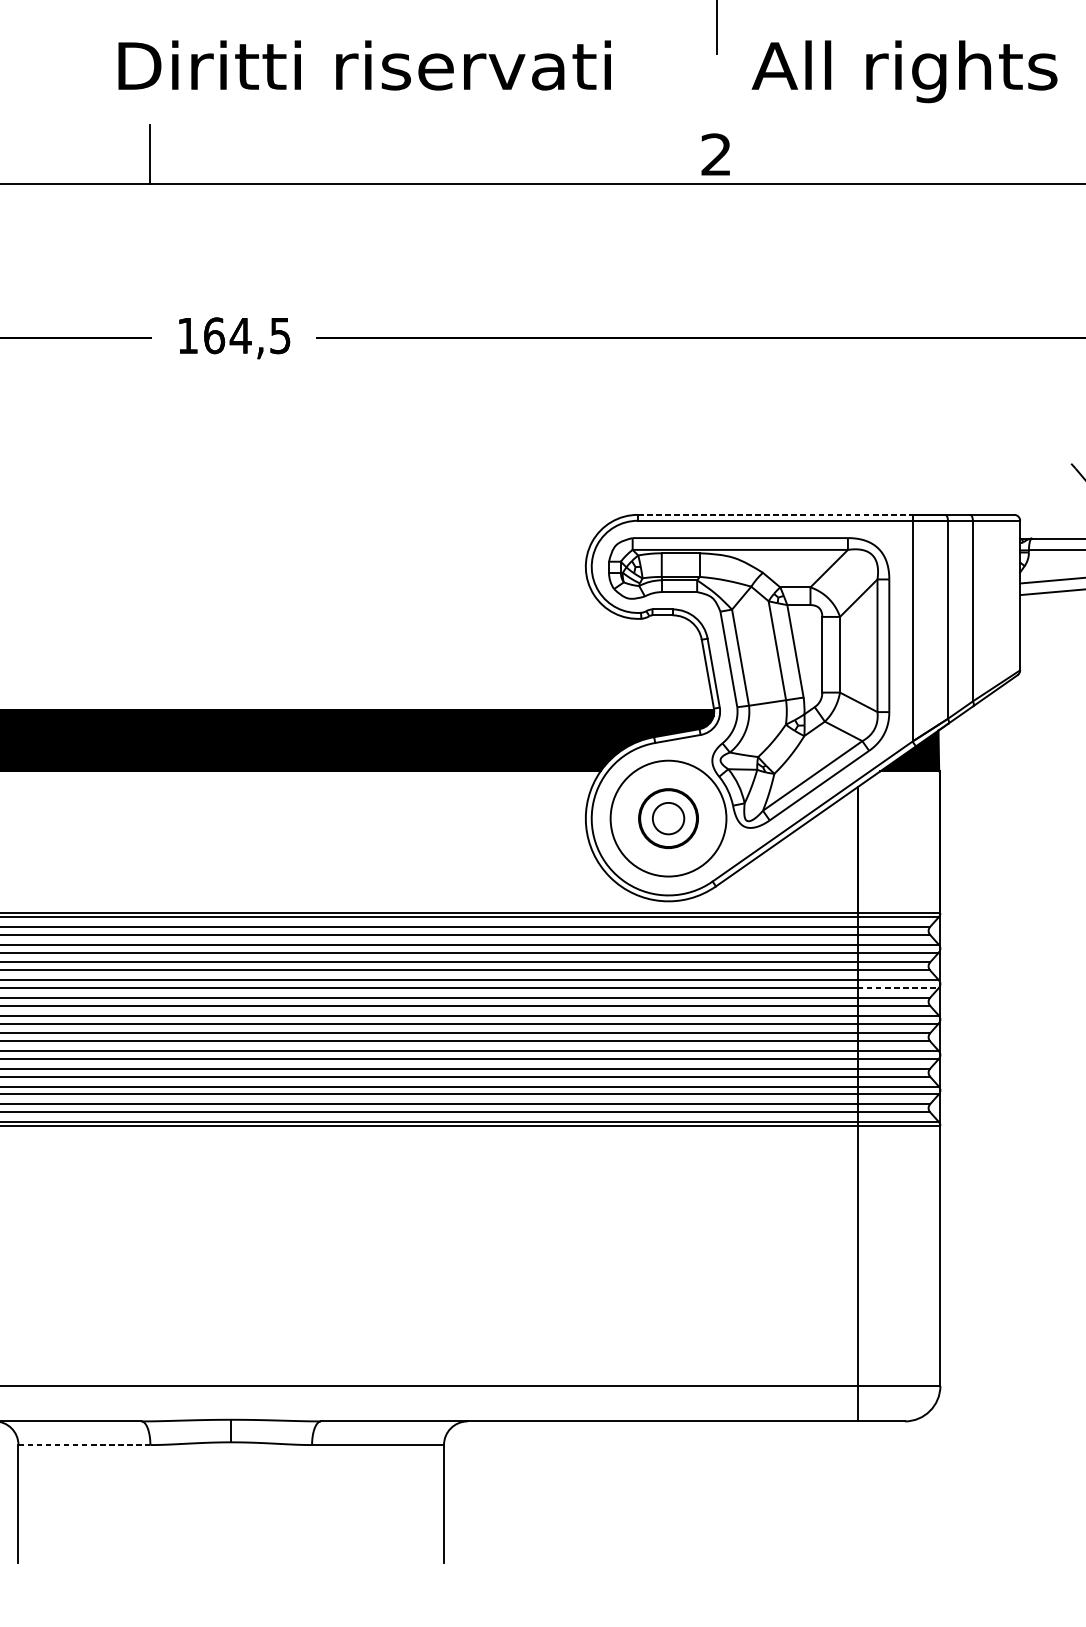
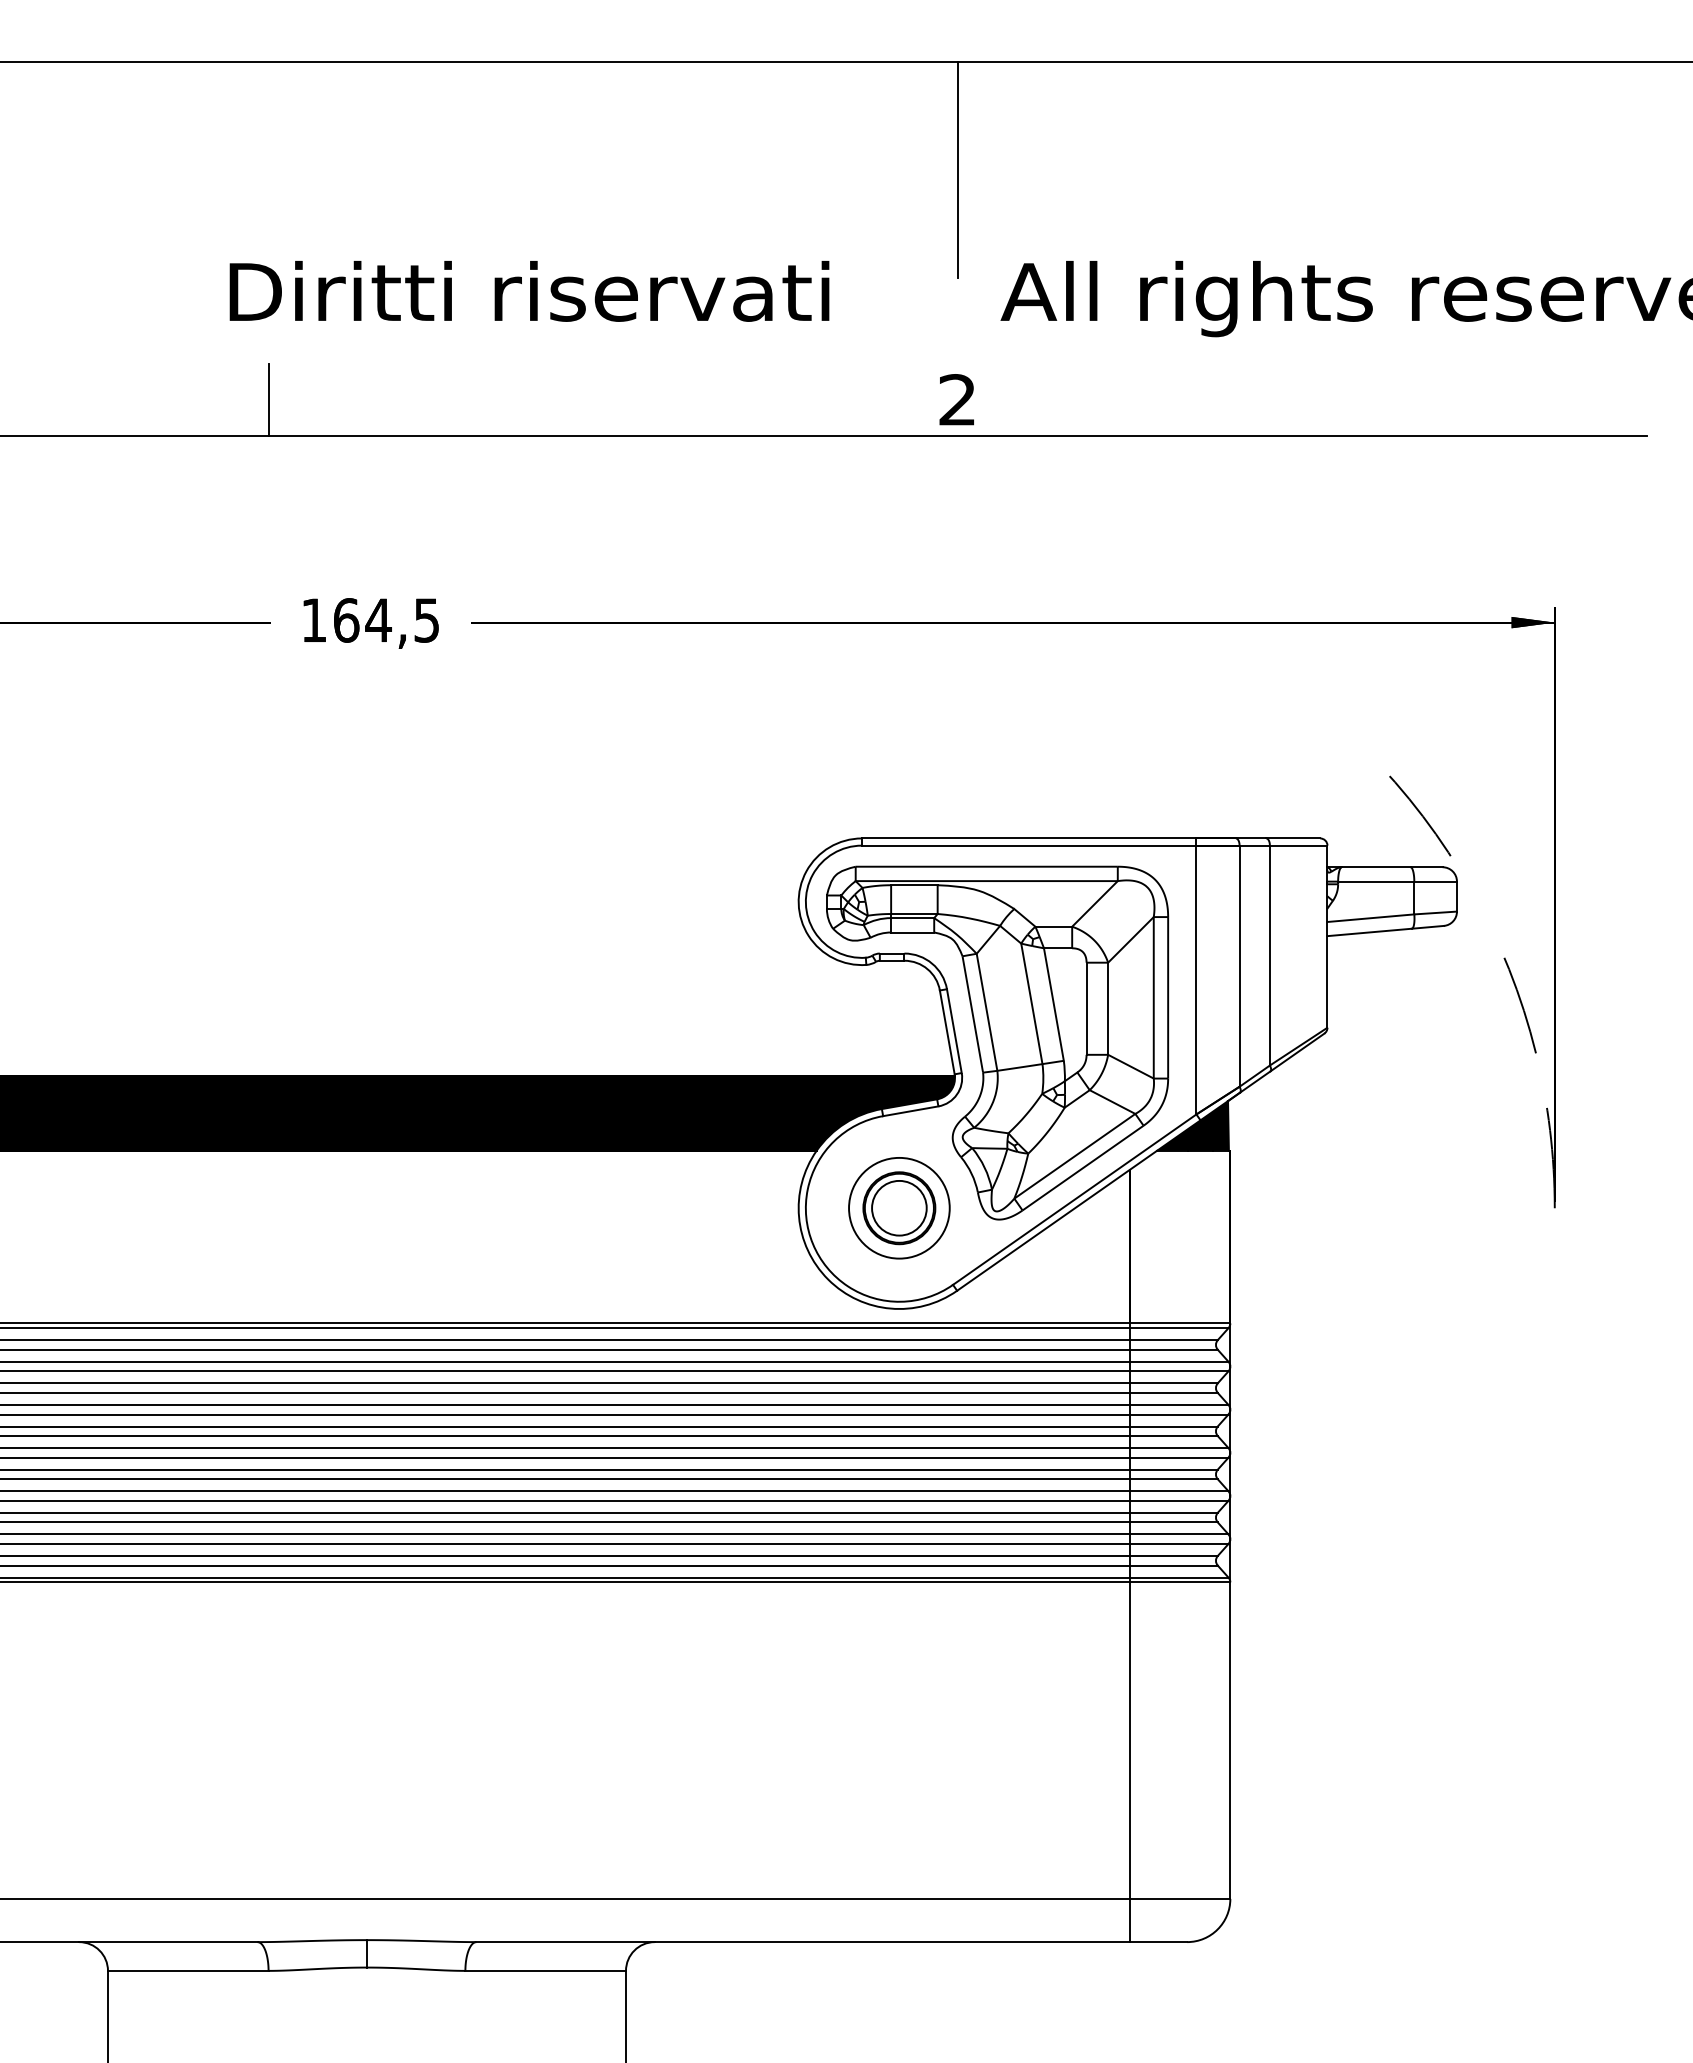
line: (775, 514) -> (1029, 838), dashed -> solid
circle: (668, 818) -> (899, 1207), size x0.71
circle: (668, 818) -> (899, 1207), size x1.43
line: (898, 988) -> (1179, 1414), dashed -> solid
line: (84, 1444) -> (188, 1970), dashed -> solid

